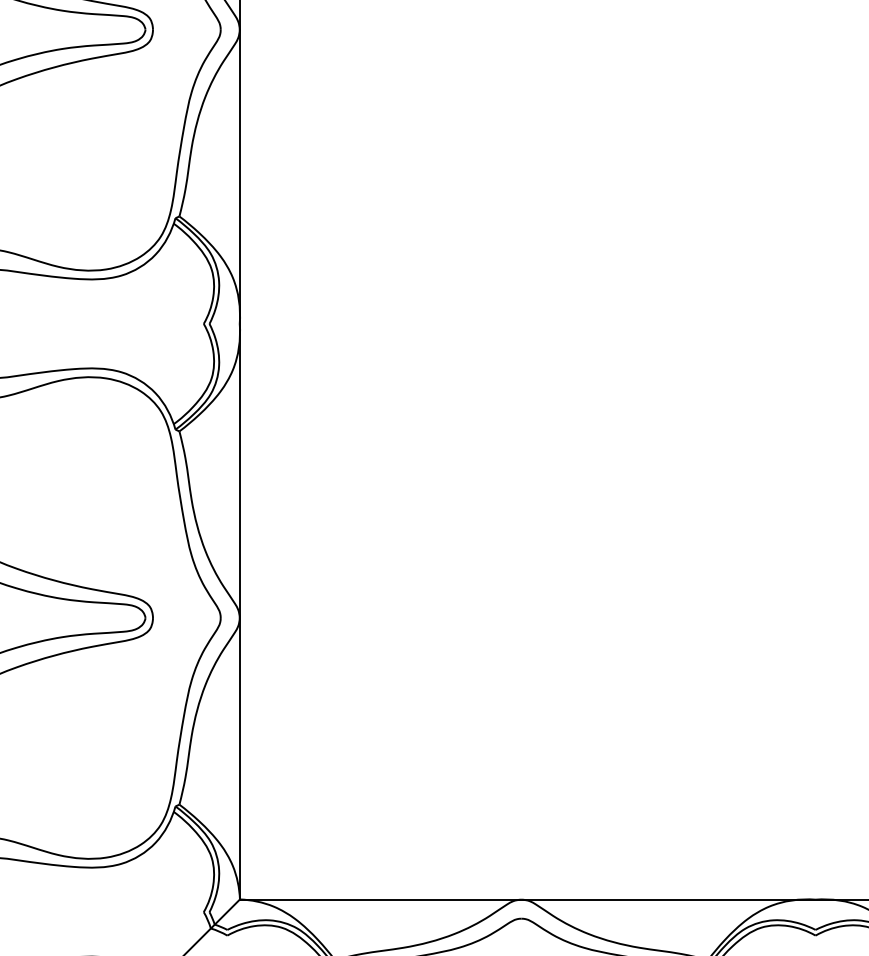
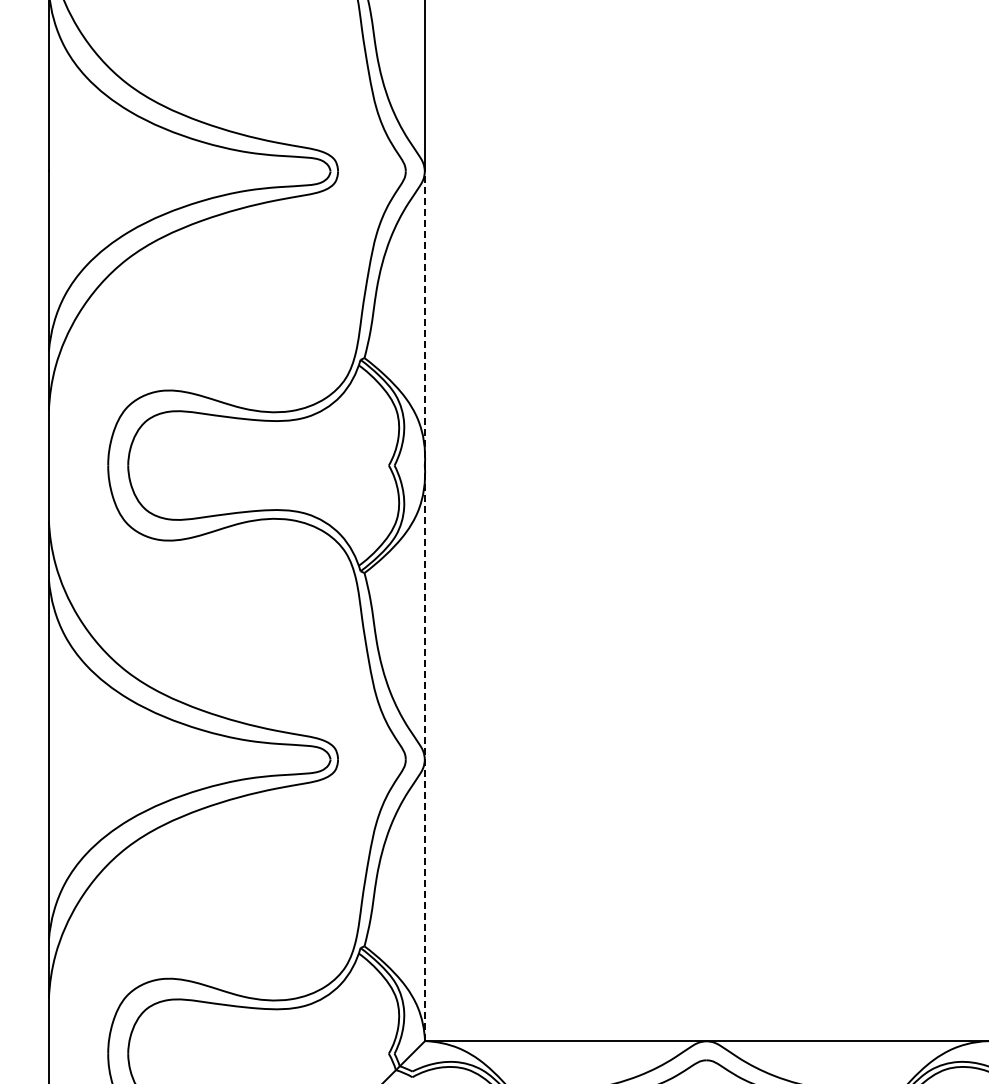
line: (239, 464) -> (424, 606), solid -> dashed

